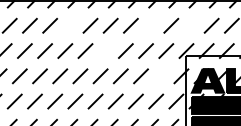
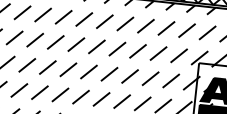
line: (70, 25) -> (84, 19), added
line: (150, 25) -> (165, 28), added
line: (191, 25) -> (207, 32), added
line: (105, 50) -> (117, 48), added
line: (161, 76) -> (171, 81), added

